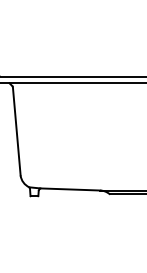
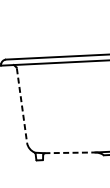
line: (16, 131) -> (21, 105), solid -> dashed
line: (70, 189) -> (70, 152), solid -> dashed

